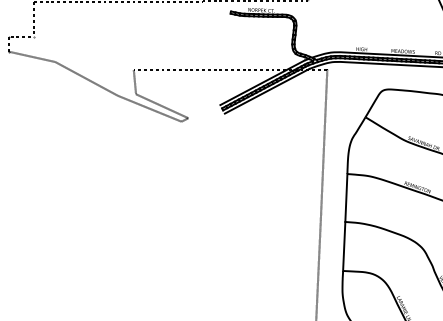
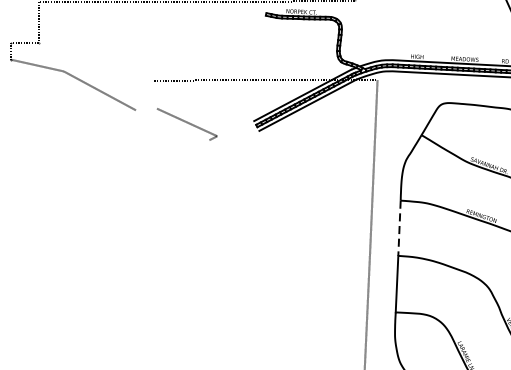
line: (134, 81) -> (155, 93), removed
line: (149, 108) -> (172, 125), removed
line: (346, 198) -> (399, 228), solid -> dashed

